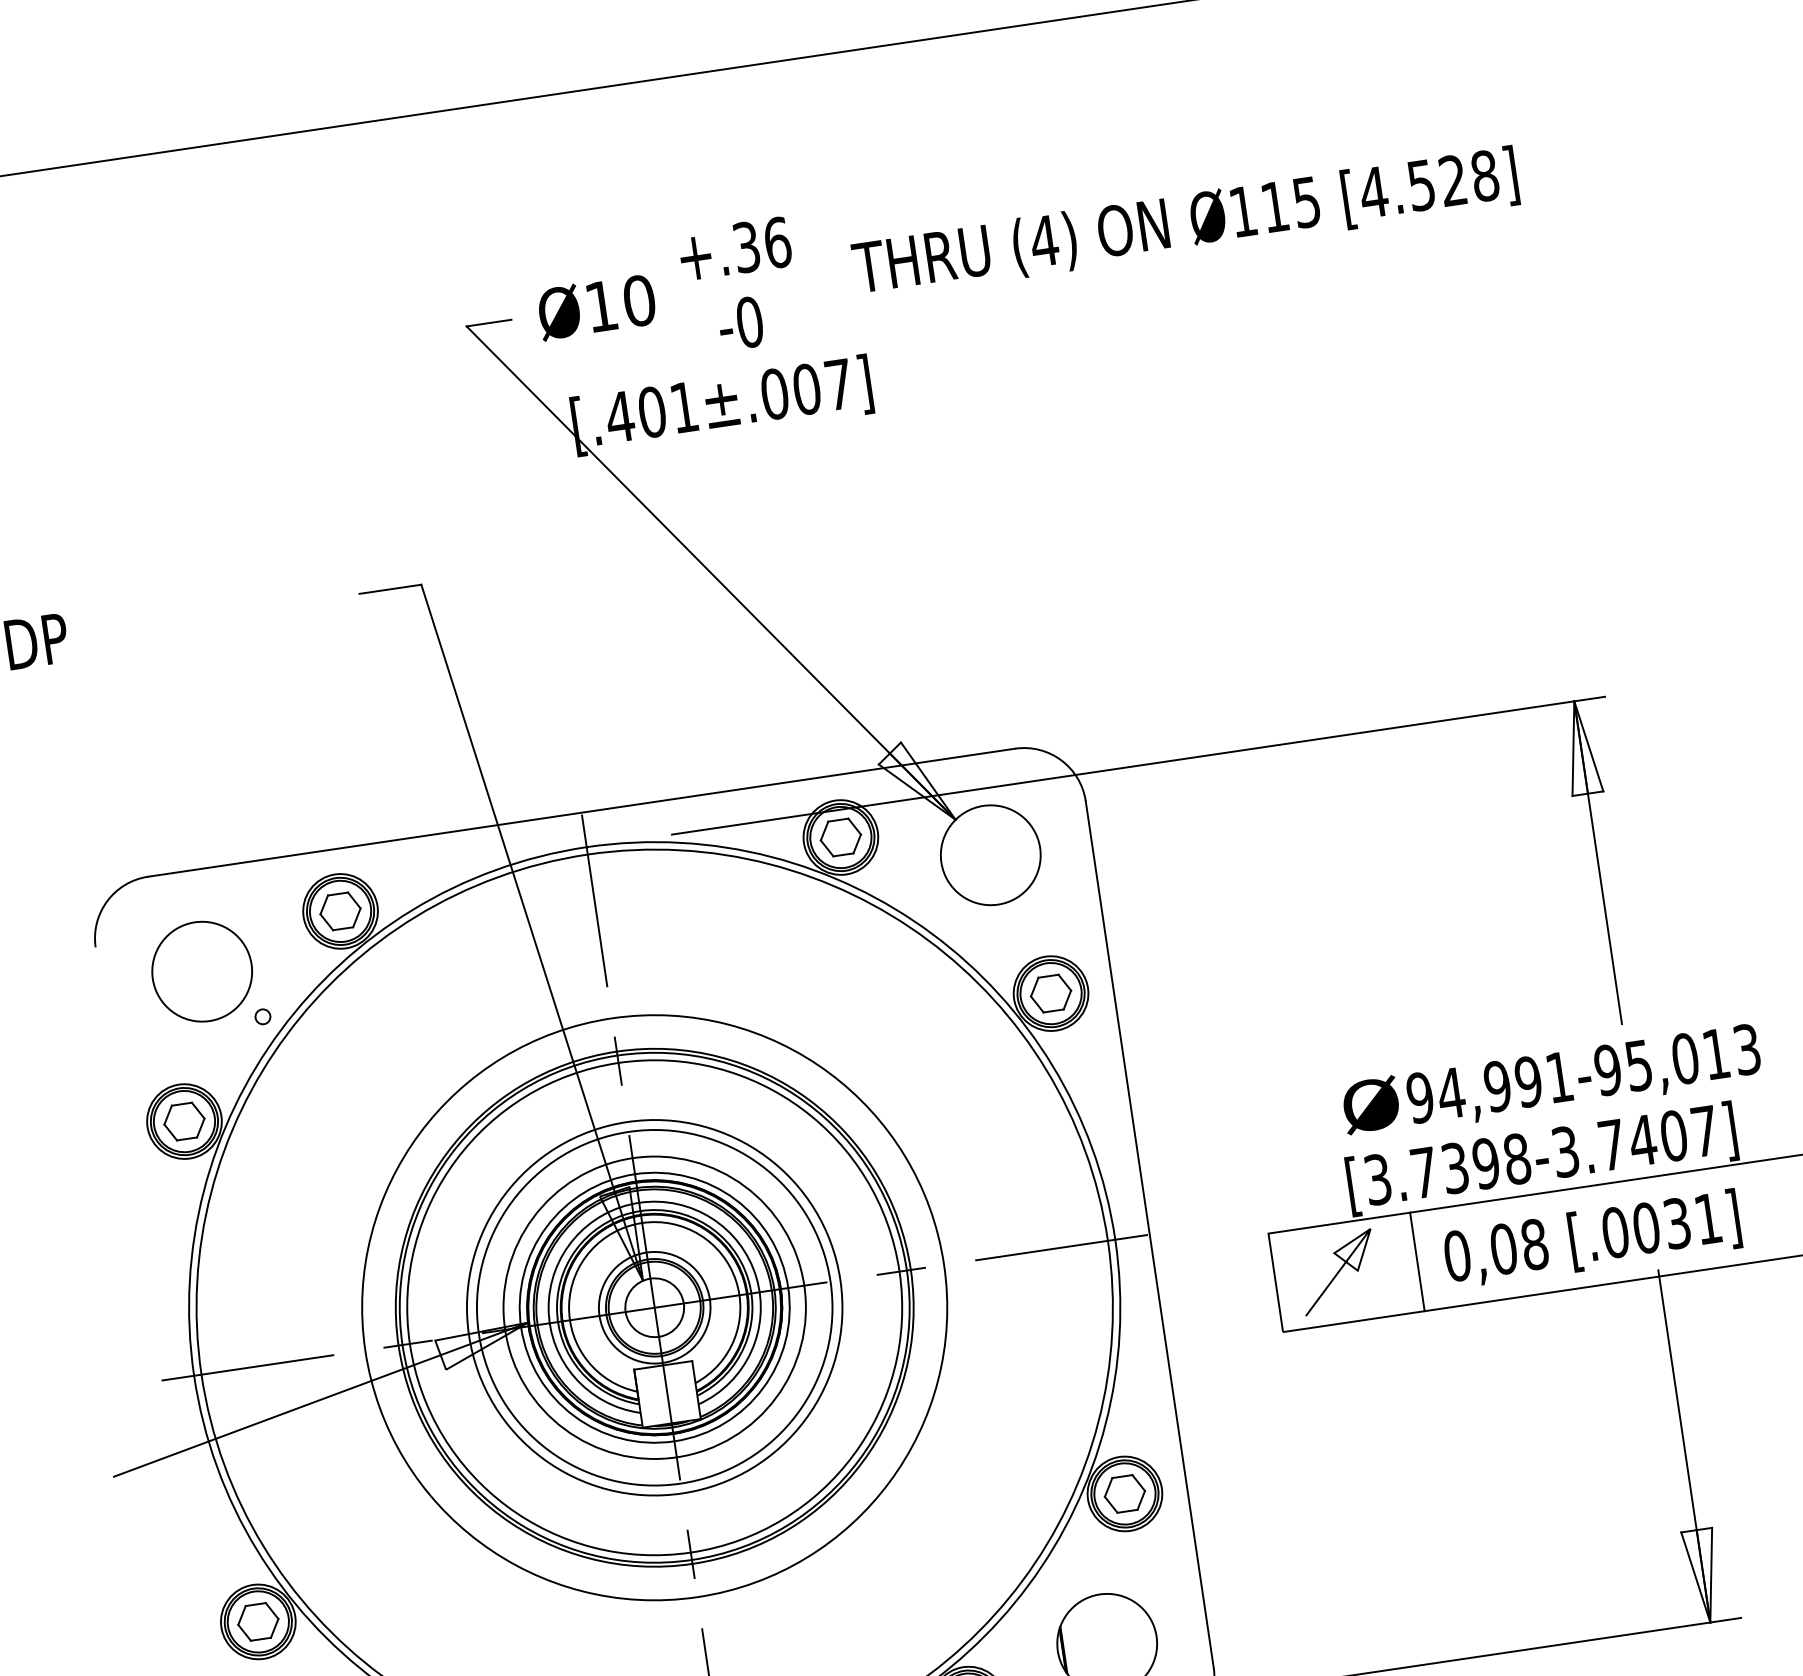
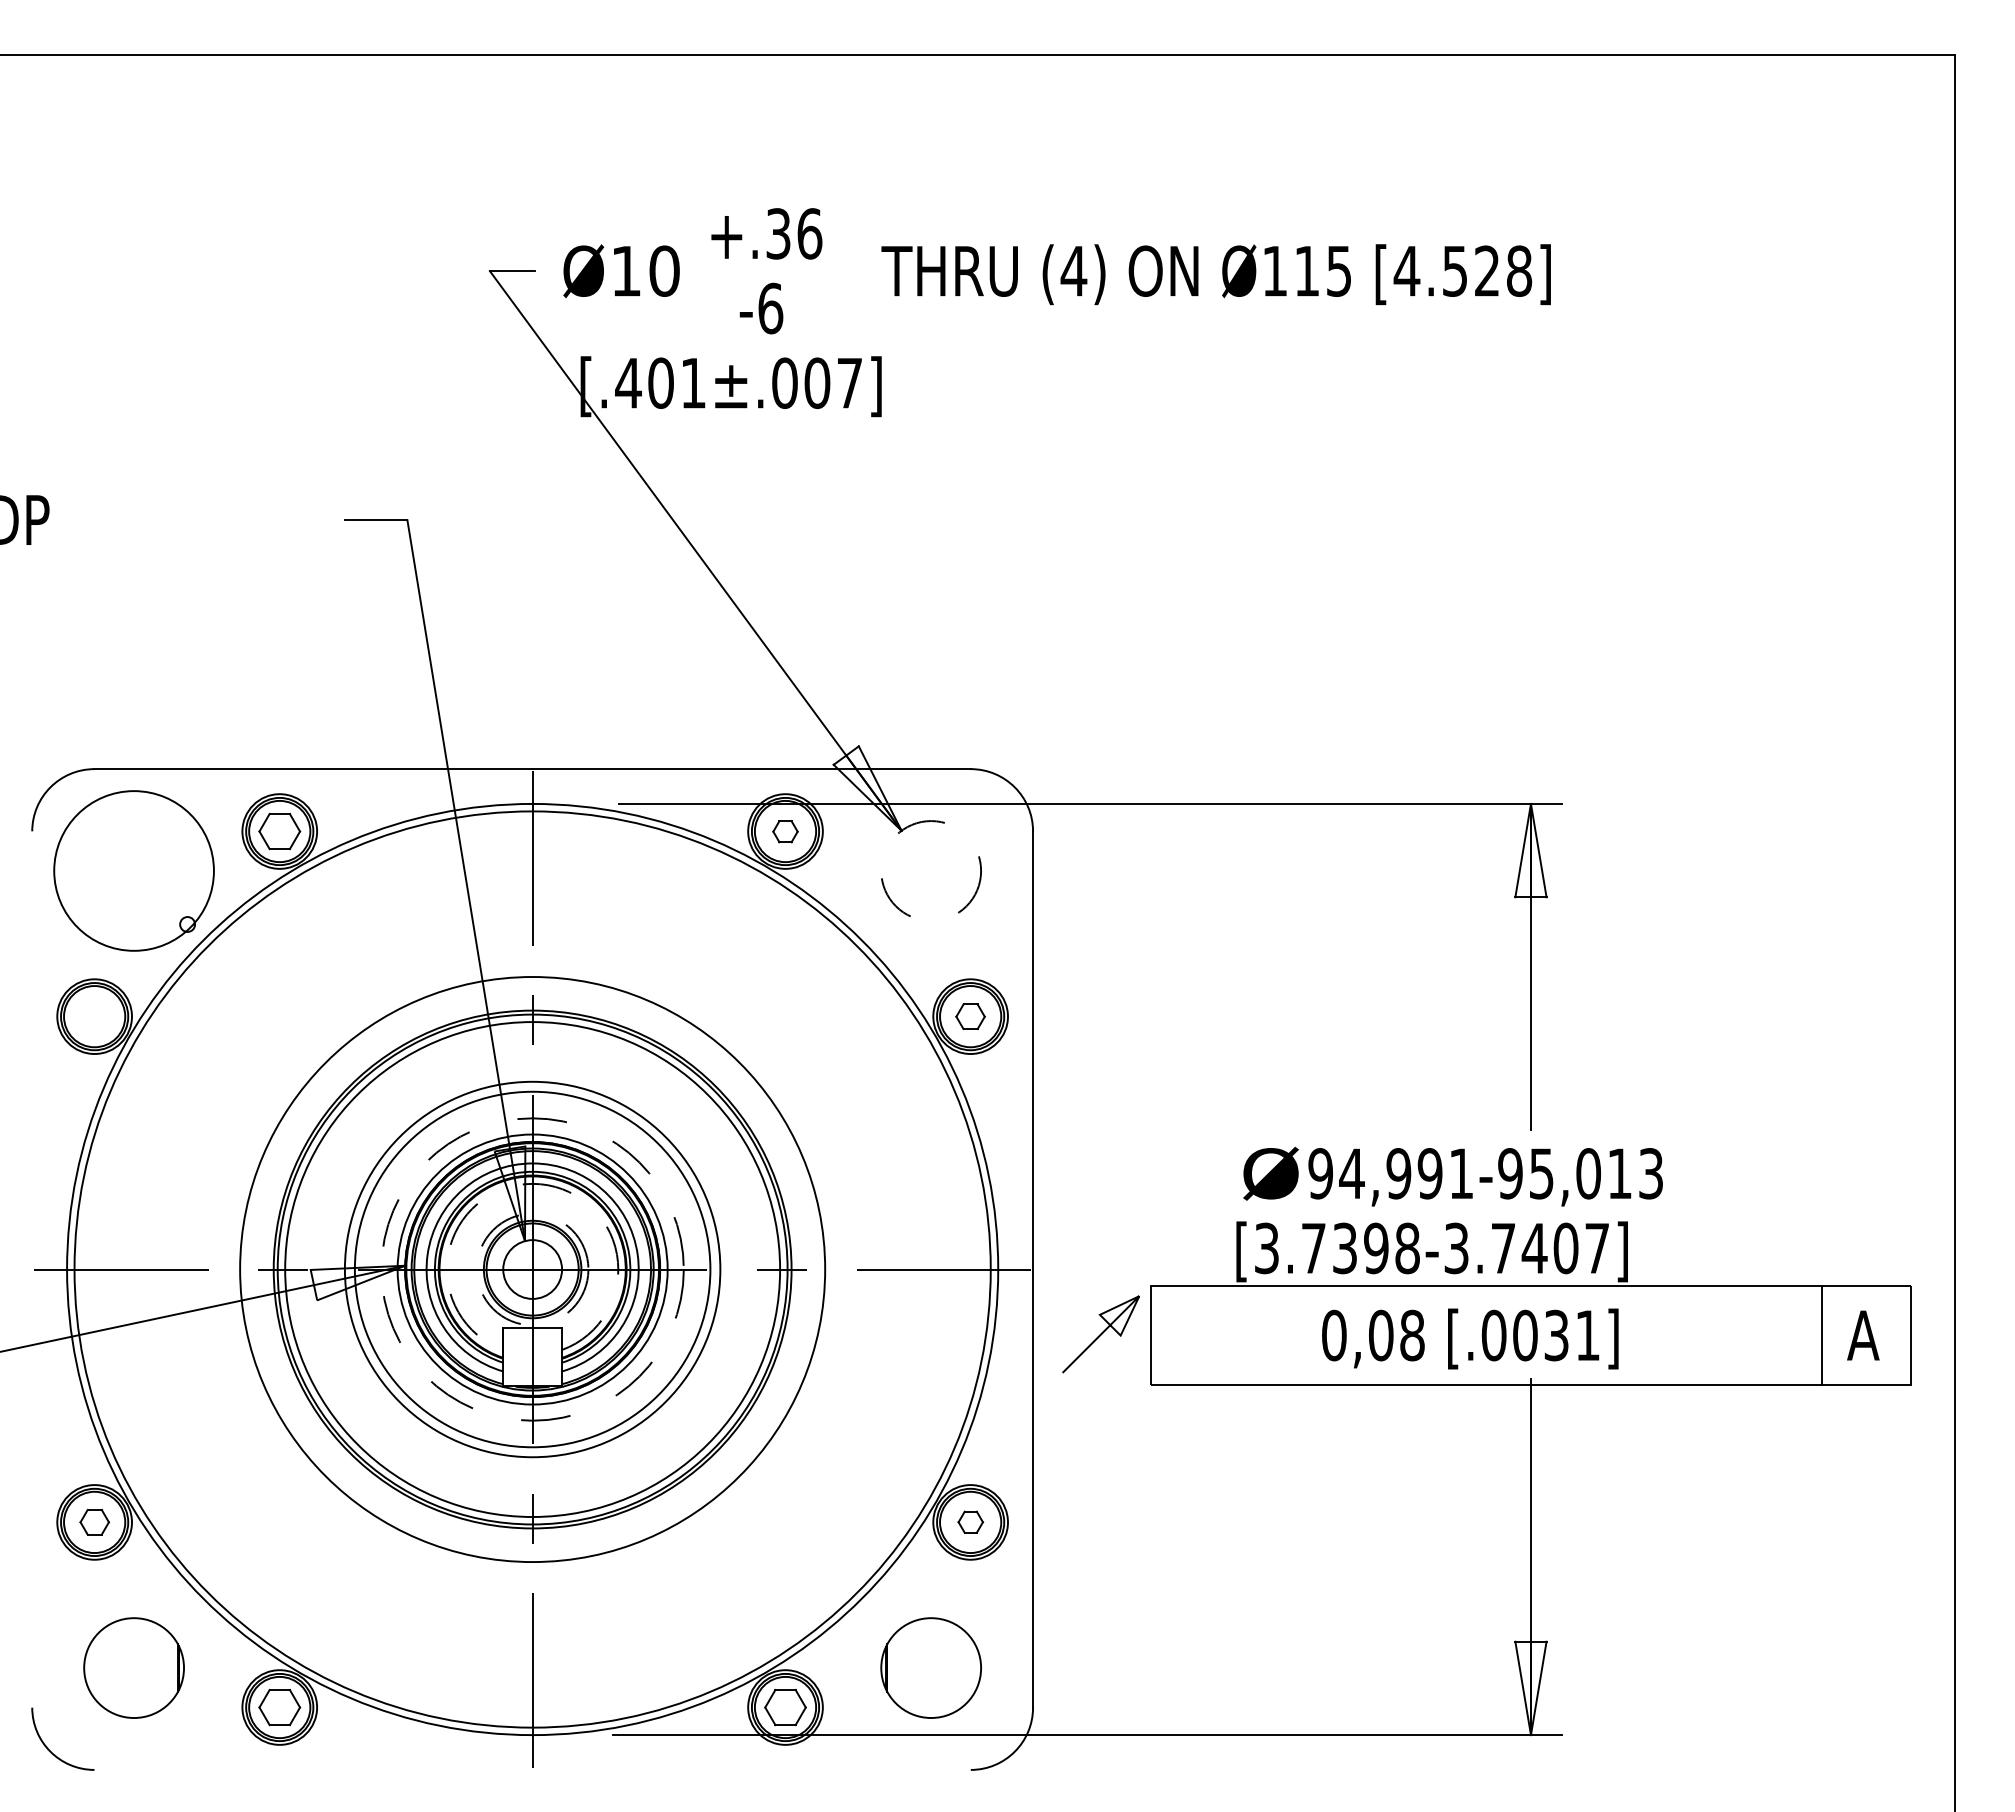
text: (749, 322) -> (770, 308), -0 -> -6
part: (840, 837) -> (785, 831), size x0.6
circle: (990, 854) -> (931, 870), solid -> dashed
circle: (202, 971) -> (134, 870), size x1.6
part: (1050, 993) -> (970, 1016), size x0.7
part: (184, 1121) -> (94, 1016), removed
arc: (642, 1222) -> (532, 1183), solid -> dashed
line: (1417, 1261) -> (1293, 1335), removed
line: (1337, 1272) -> (1100, 1334), moved
circle: (654, 1307) -> (532, 1269), solid -> dashed
circle: (654, 1307) -> (532, 1269), solid -> dashed
part: (1124, 1493) -> (970, 1521), size x0.6
part: (258, 1621) -> (94, 1521), size x0.7

